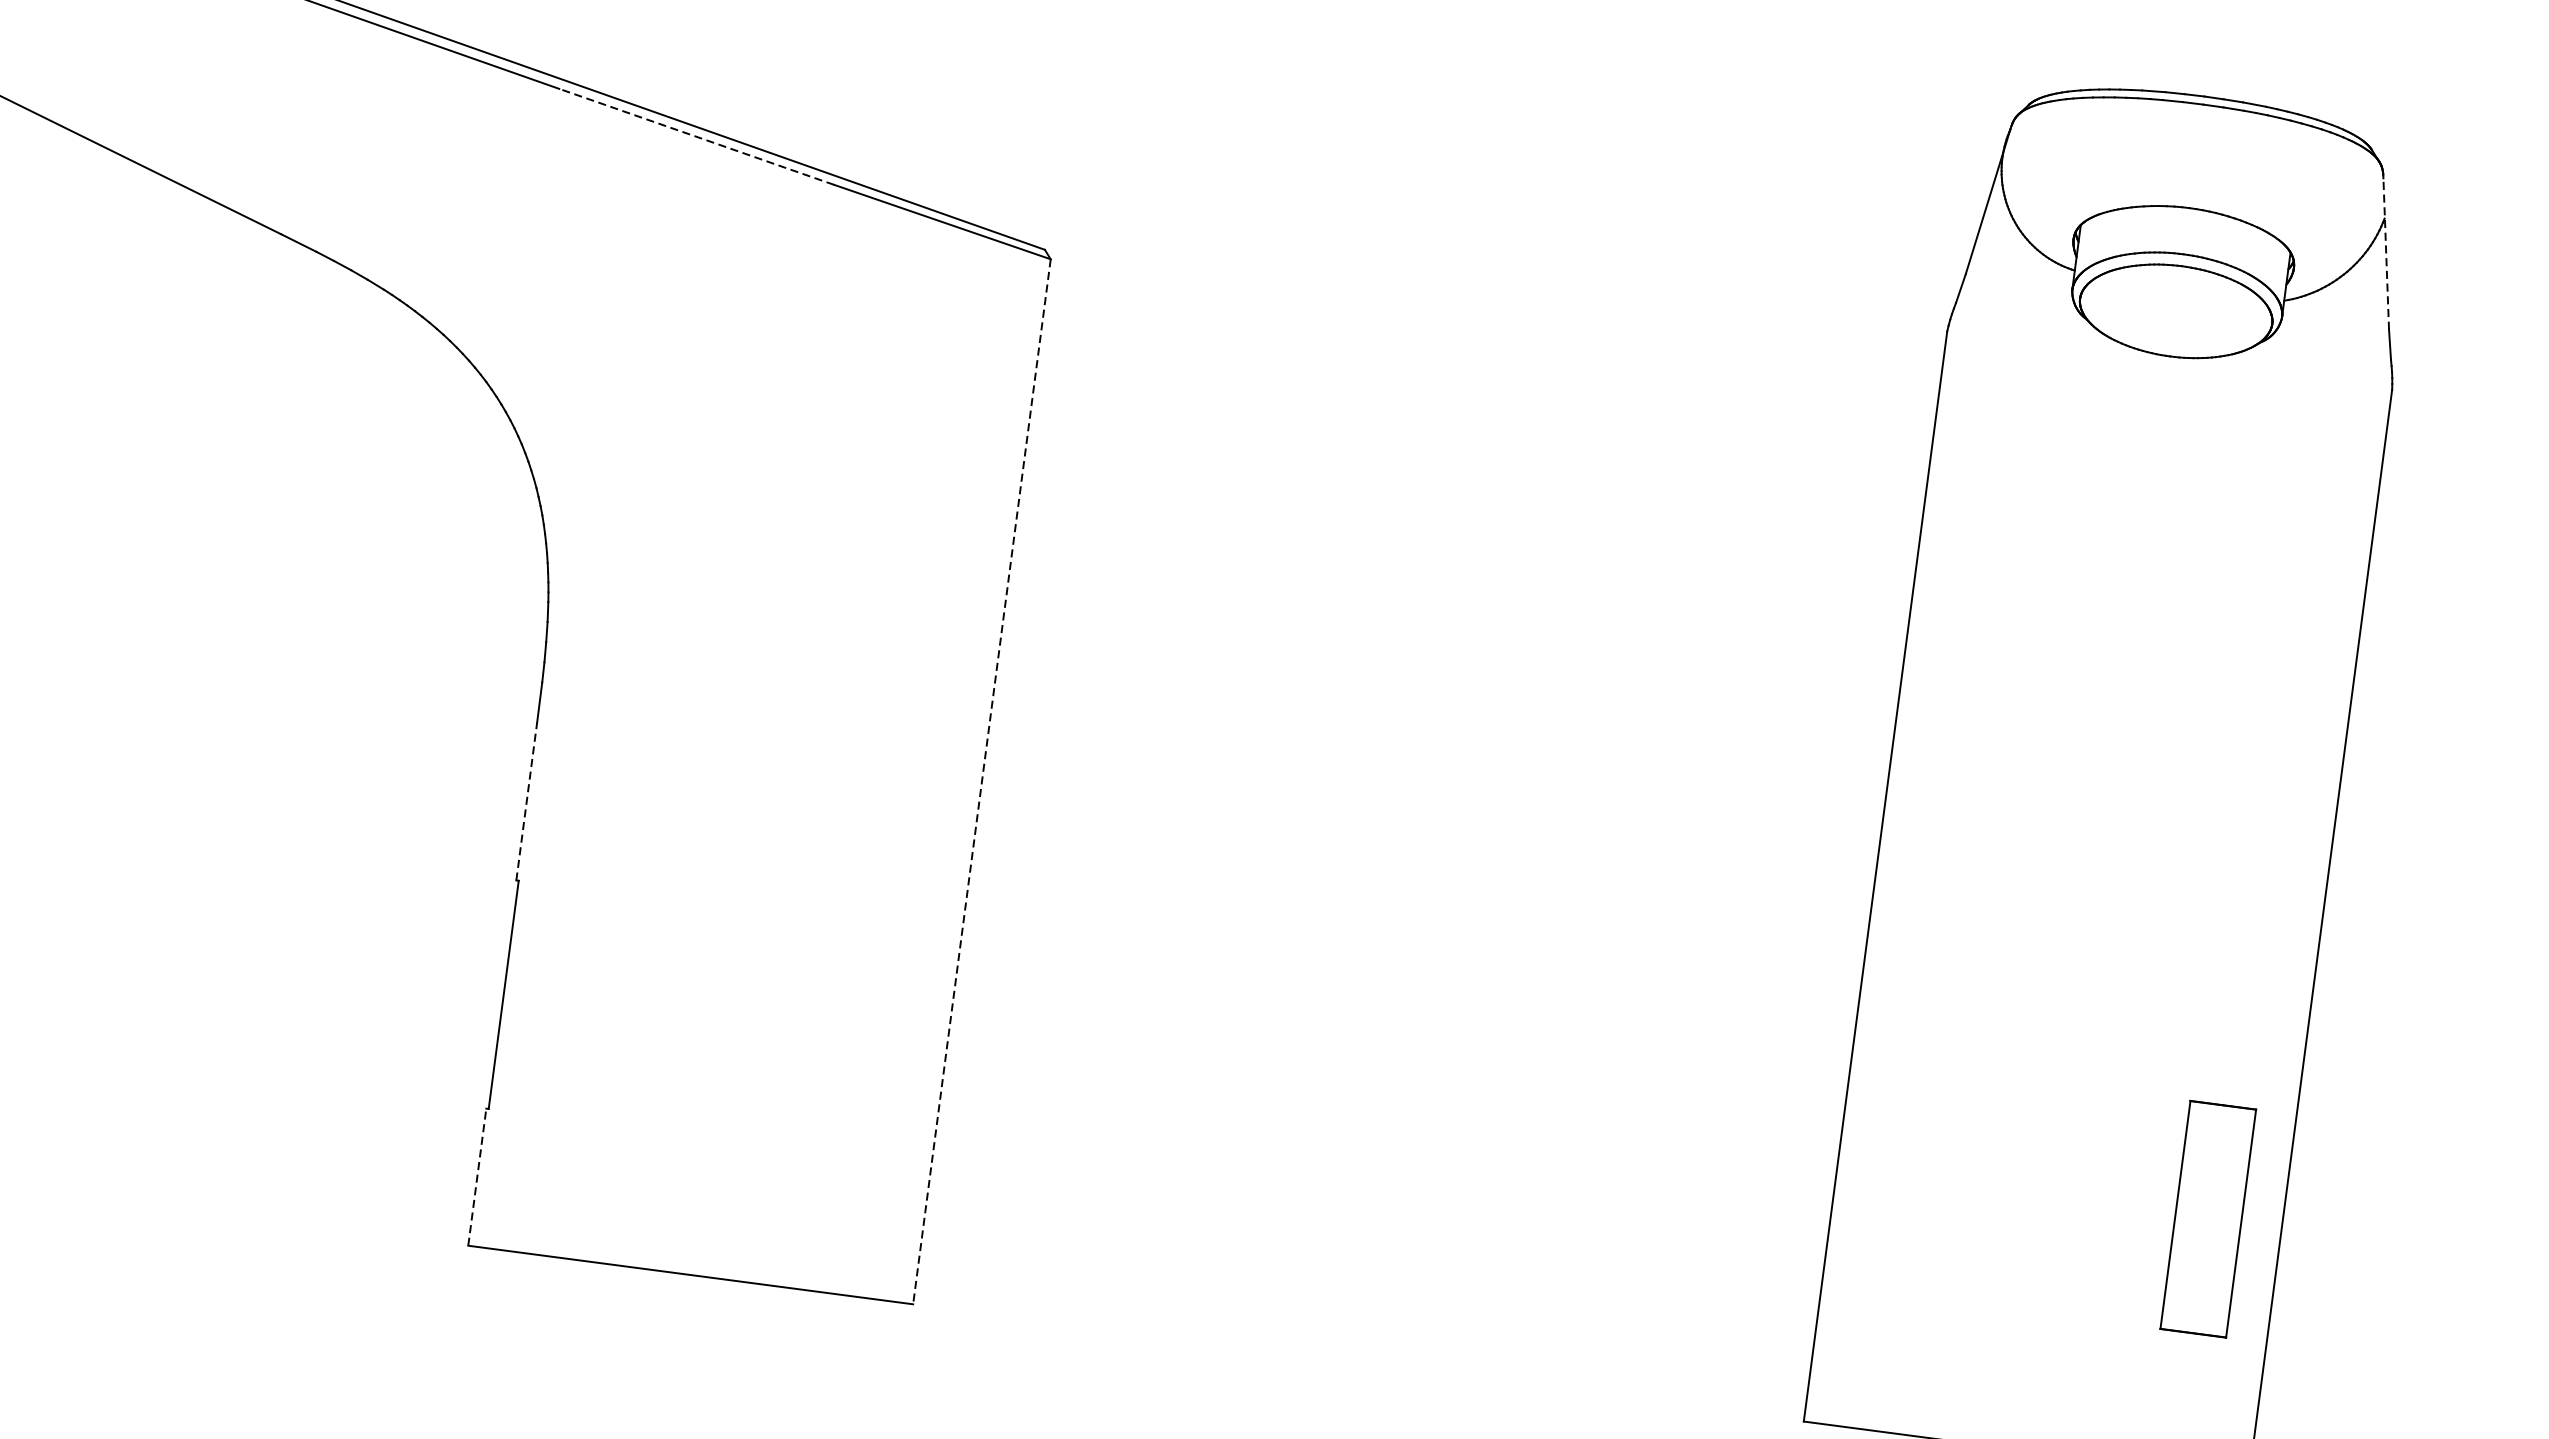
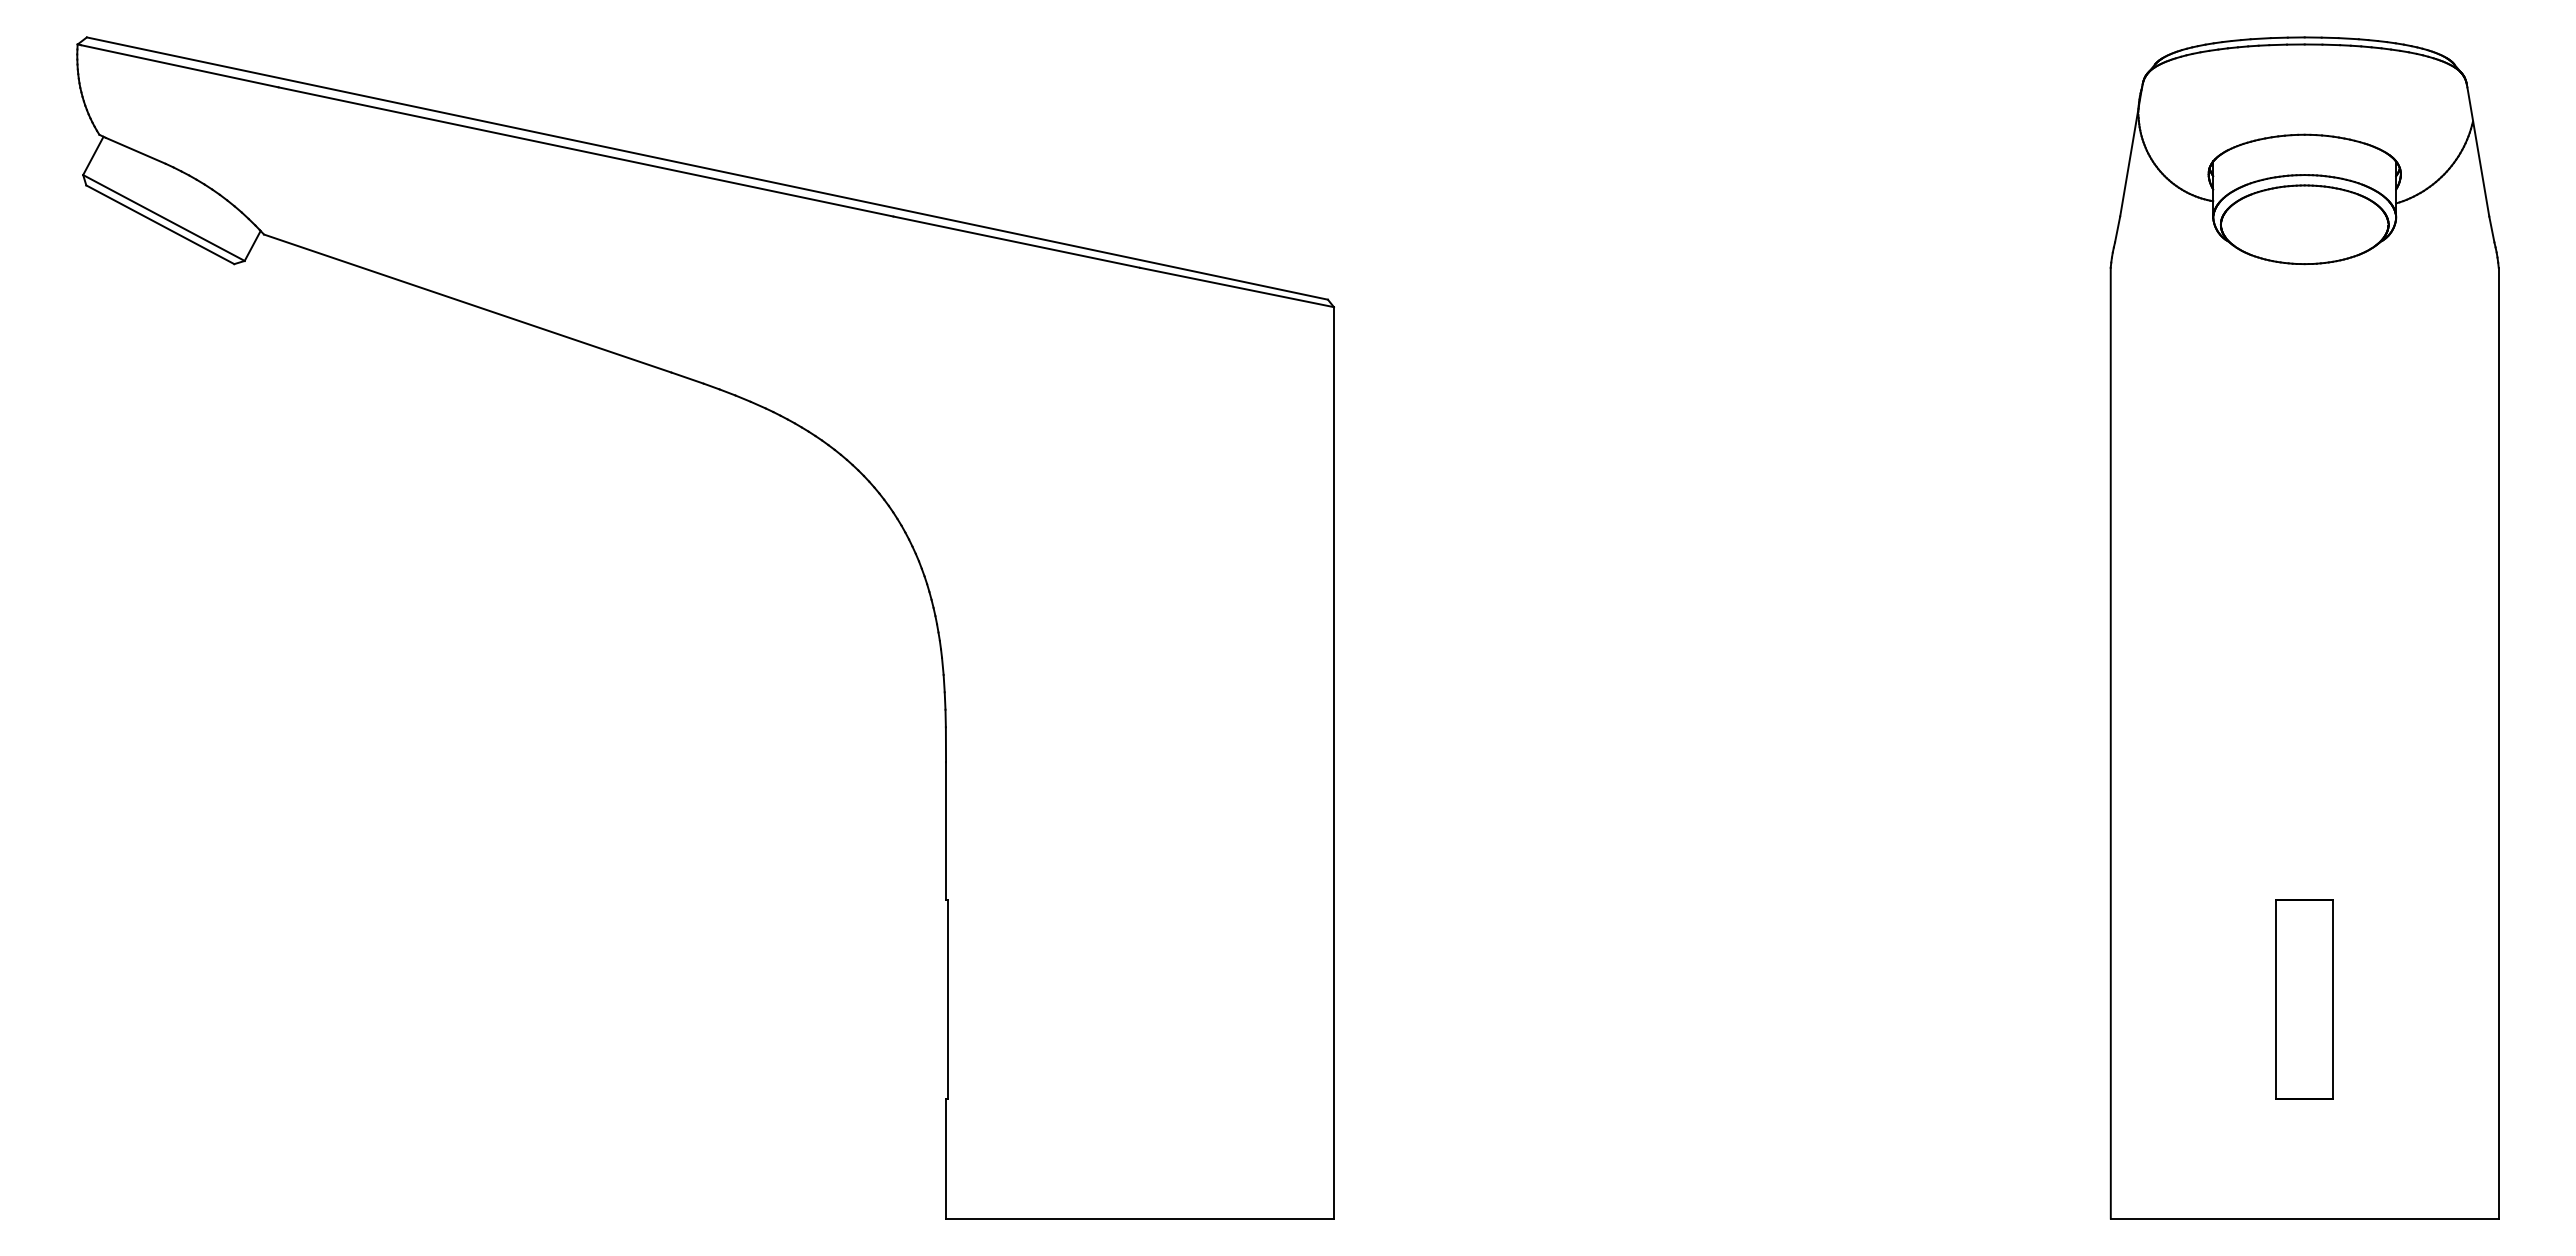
line: (696, 137) -> (1016, 242), dashed -> solid
line: (2386, 253) -> (2478, 151), dashed -> solid
line: (982, 781) -> (1334, 762), dashed -> solid
line: (527, 801) -> (946, 831), dashed -> solid
line: (477, 1176) -> (946, 1158), dashed -> solid
part: (2208, 1219) -> (2304, 999), moved

